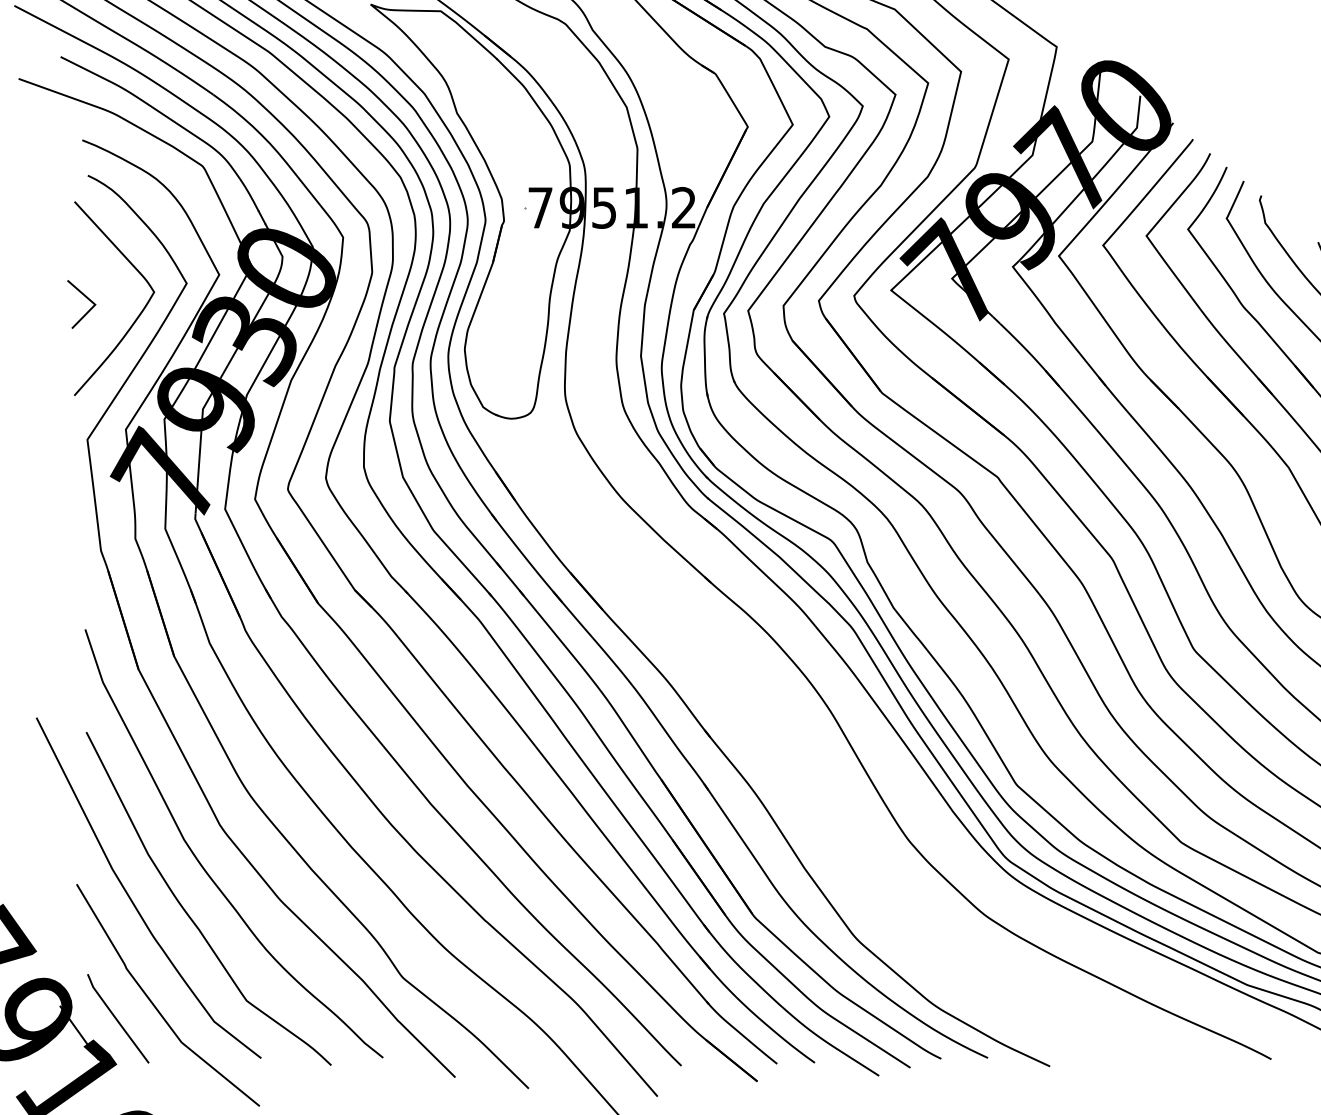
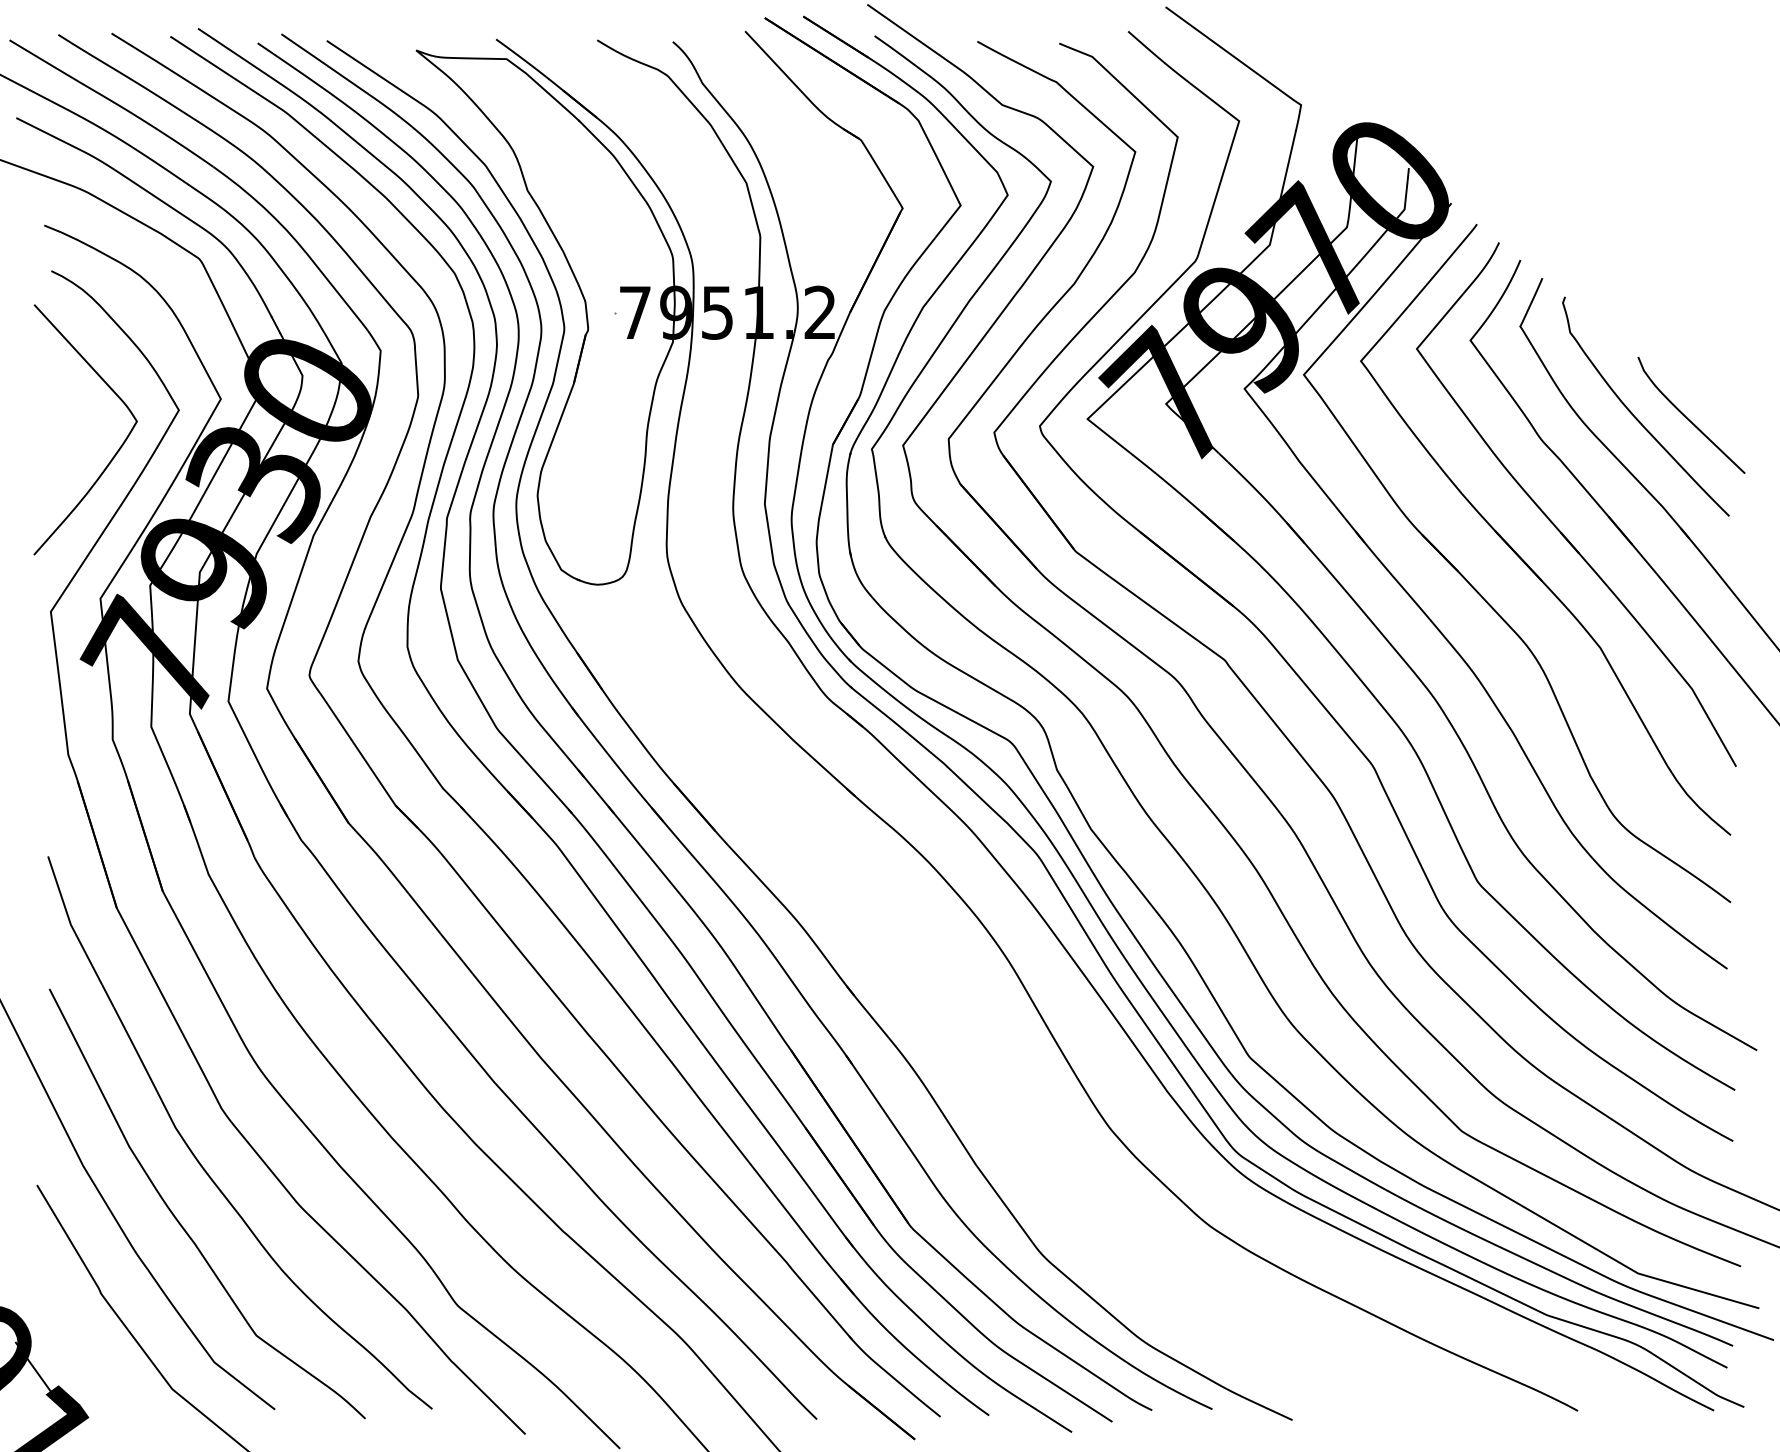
line: (85, 297) -> (48, 428), removed
curve: (117, 1019) -> (89, 1359), removed

